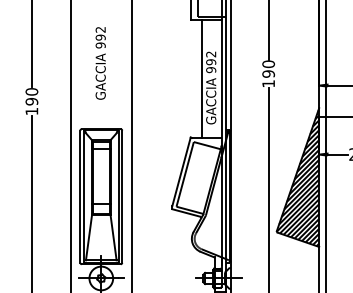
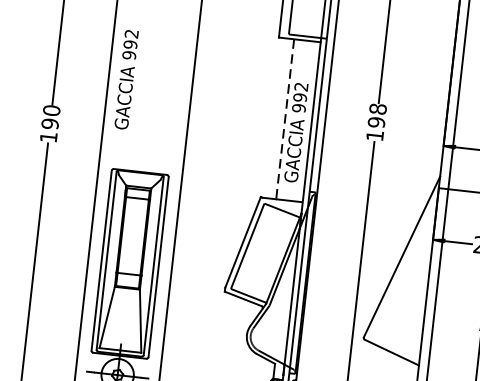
text: (100, 63) -> (126, 79), moved
text: (268, 64) -> (377, 109), 190 -> 198
line: (202, 79) -> (285, 119), solid -> dashed
hatch: (297, 178) -> (399, 269), removed

